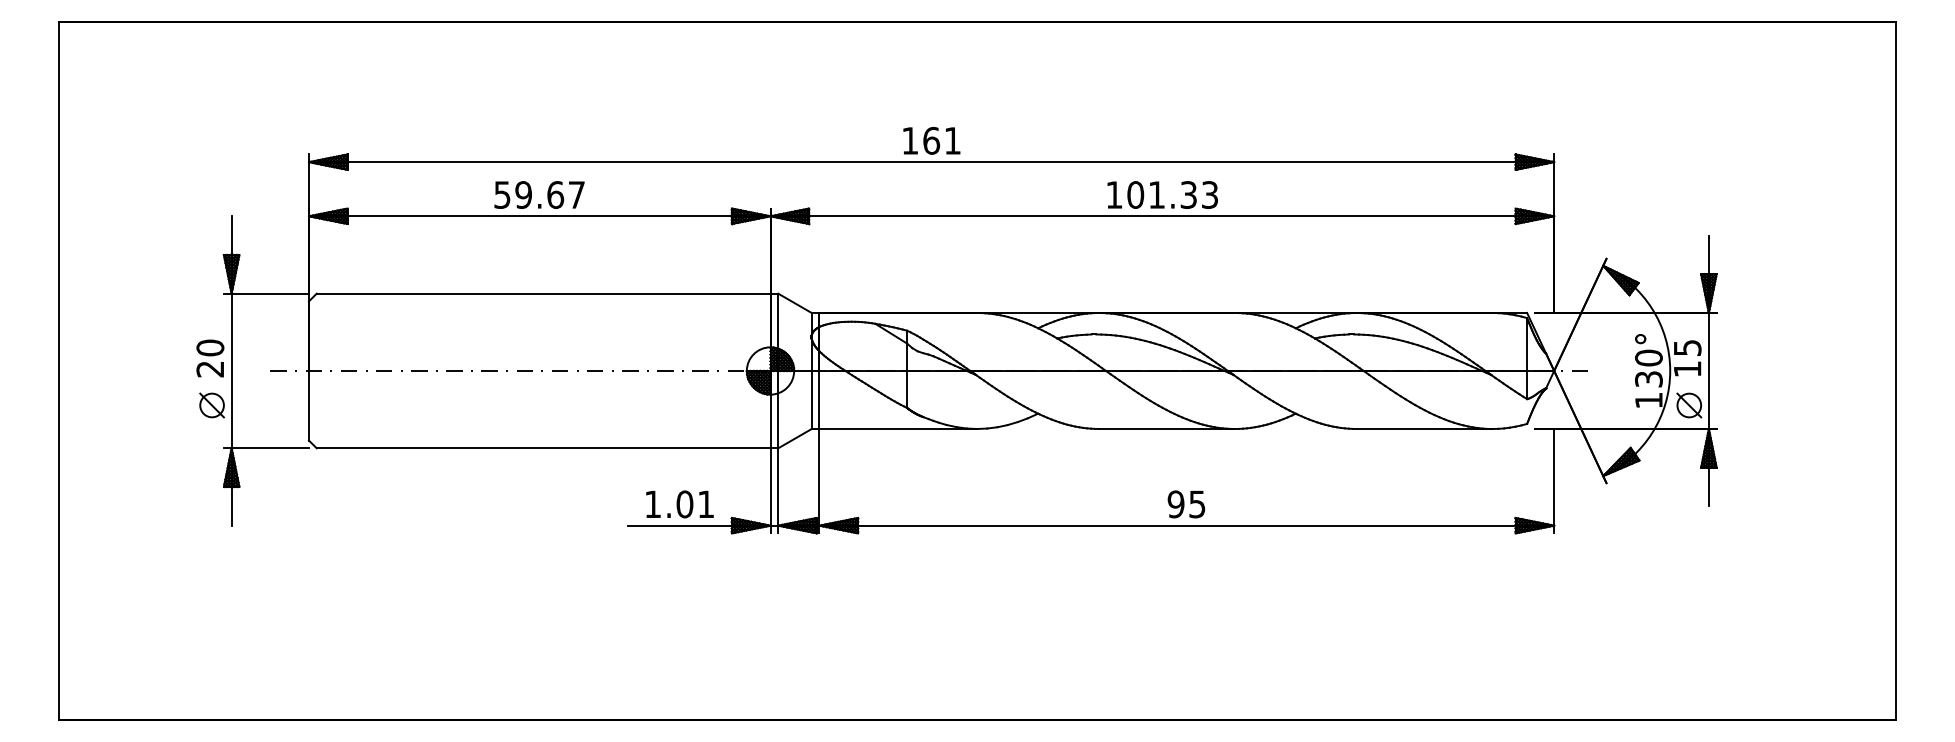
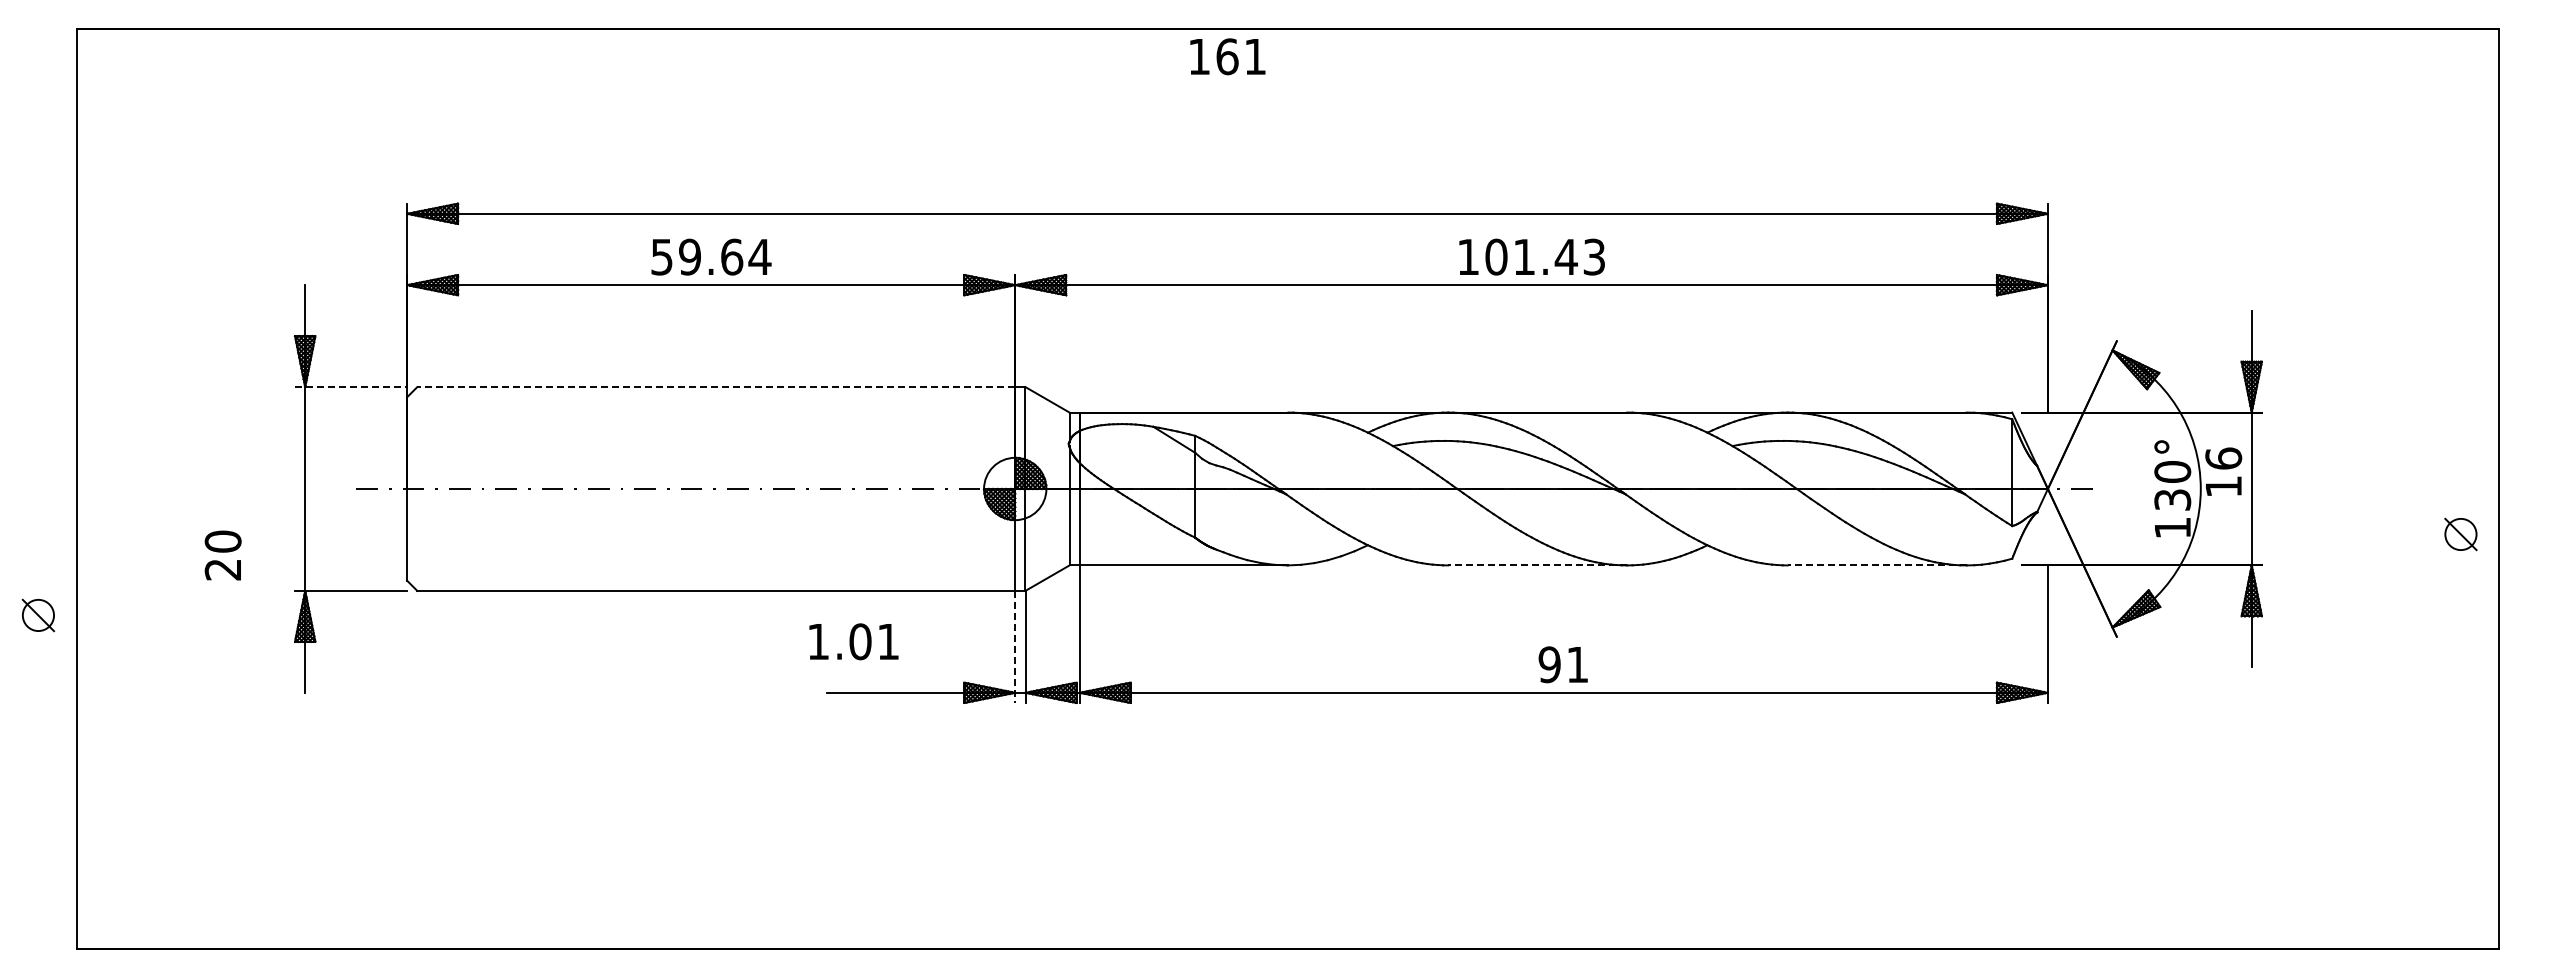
text: (931, 140) -> (1227, 56), moved
text: (576, 194) -> (759, 256), 59.67 -> 59.64
text: (1188, 194) -> (1565, 256), 101.33 -> 101.43
line: (266, 293) -> (351, 387), solid -> dashed
line: (543, 293) -> (716, 387), solid -> dashed
text: (1687, 347) -> (2223, 458), 15 -> 16
text: (209, 358) -> (222, 555), moved
part: (212, 405) -> (38, 615), moved
part: (1688, 405) -> (2460, 534), moved
line: (1166, 429) -> (1537, 565), solid -> dashed
line: (1424, 429) -> (1876, 565), solid -> dashed
line: (770, 491) -> (1015, 647), solid -> dashed
text: (679, 504) -> (853, 641), moved
text: (1197, 504) -> (1577, 665), 95 -> 91

